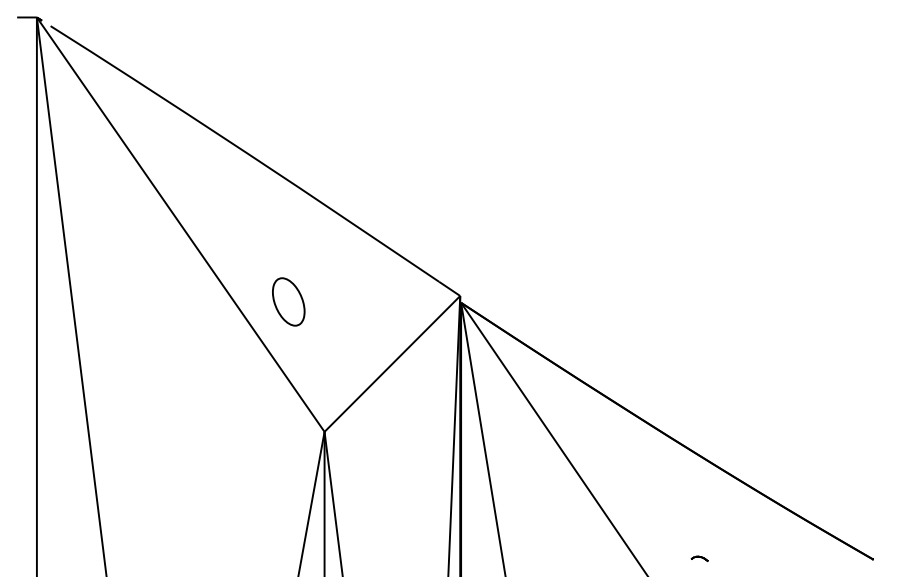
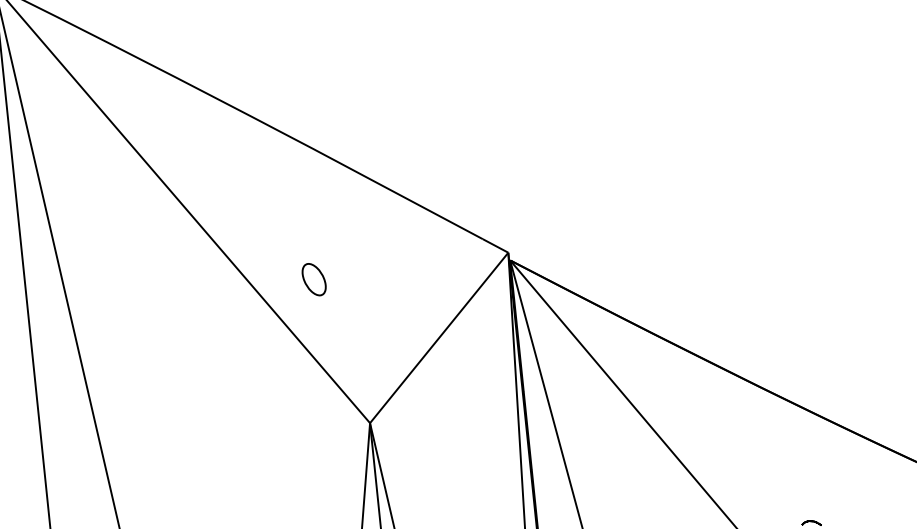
part: (288, 301) -> (313, 279), size x0.6

